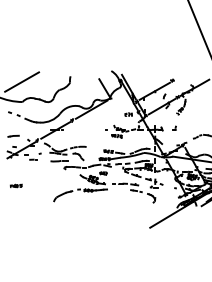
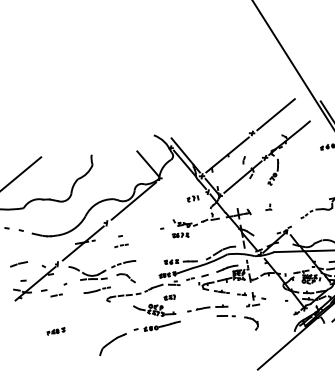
line: (189, 71) -> (276, 114), added
part: (78, 133) -> (119, 242), added
part: (15, 185) -> (54, 330), moved

